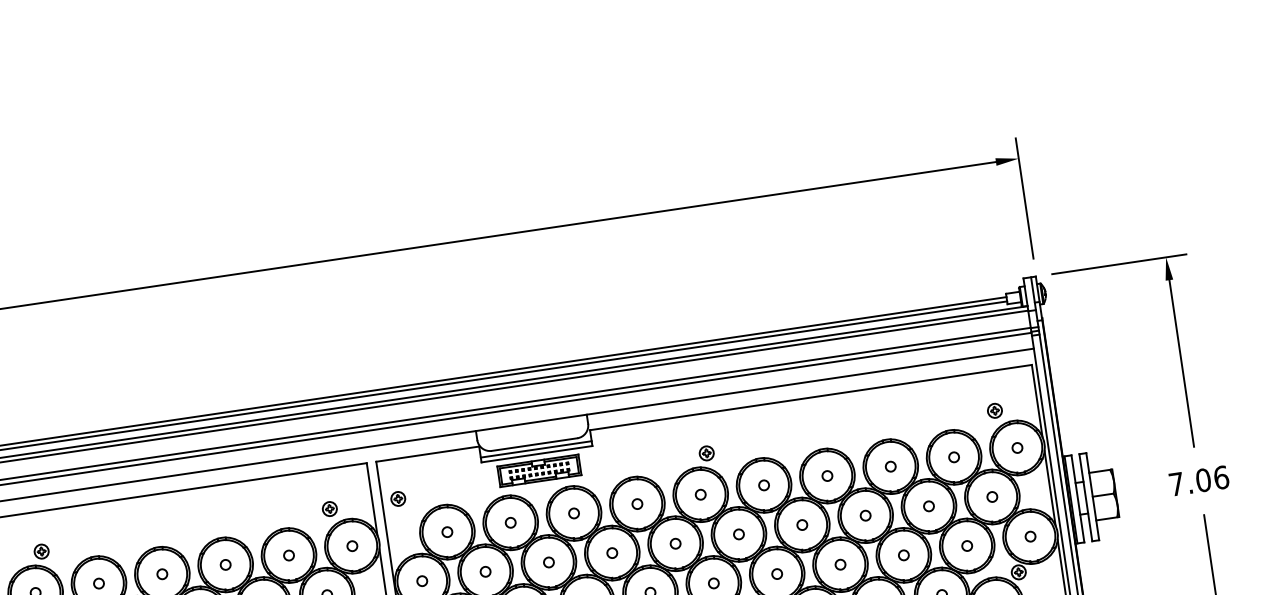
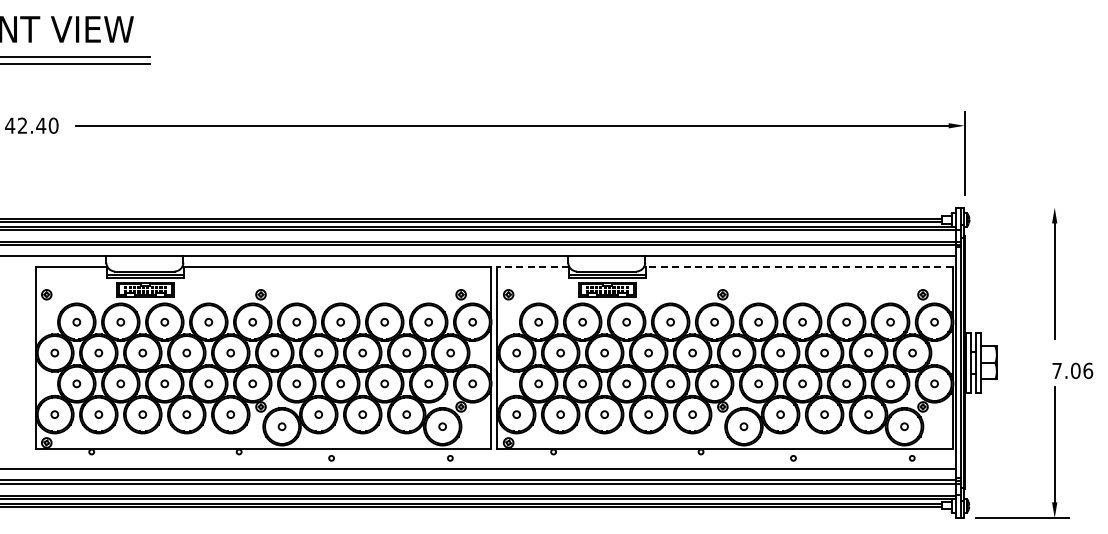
line: (1118, 264) -> (1021, 207), removed
line: (809, 398) -> (798, 267), solid -> dashed
line: (428, 454) -> (533, 267), solid -> dashed
text: (1198, 480) -> (1072, 370), moved

